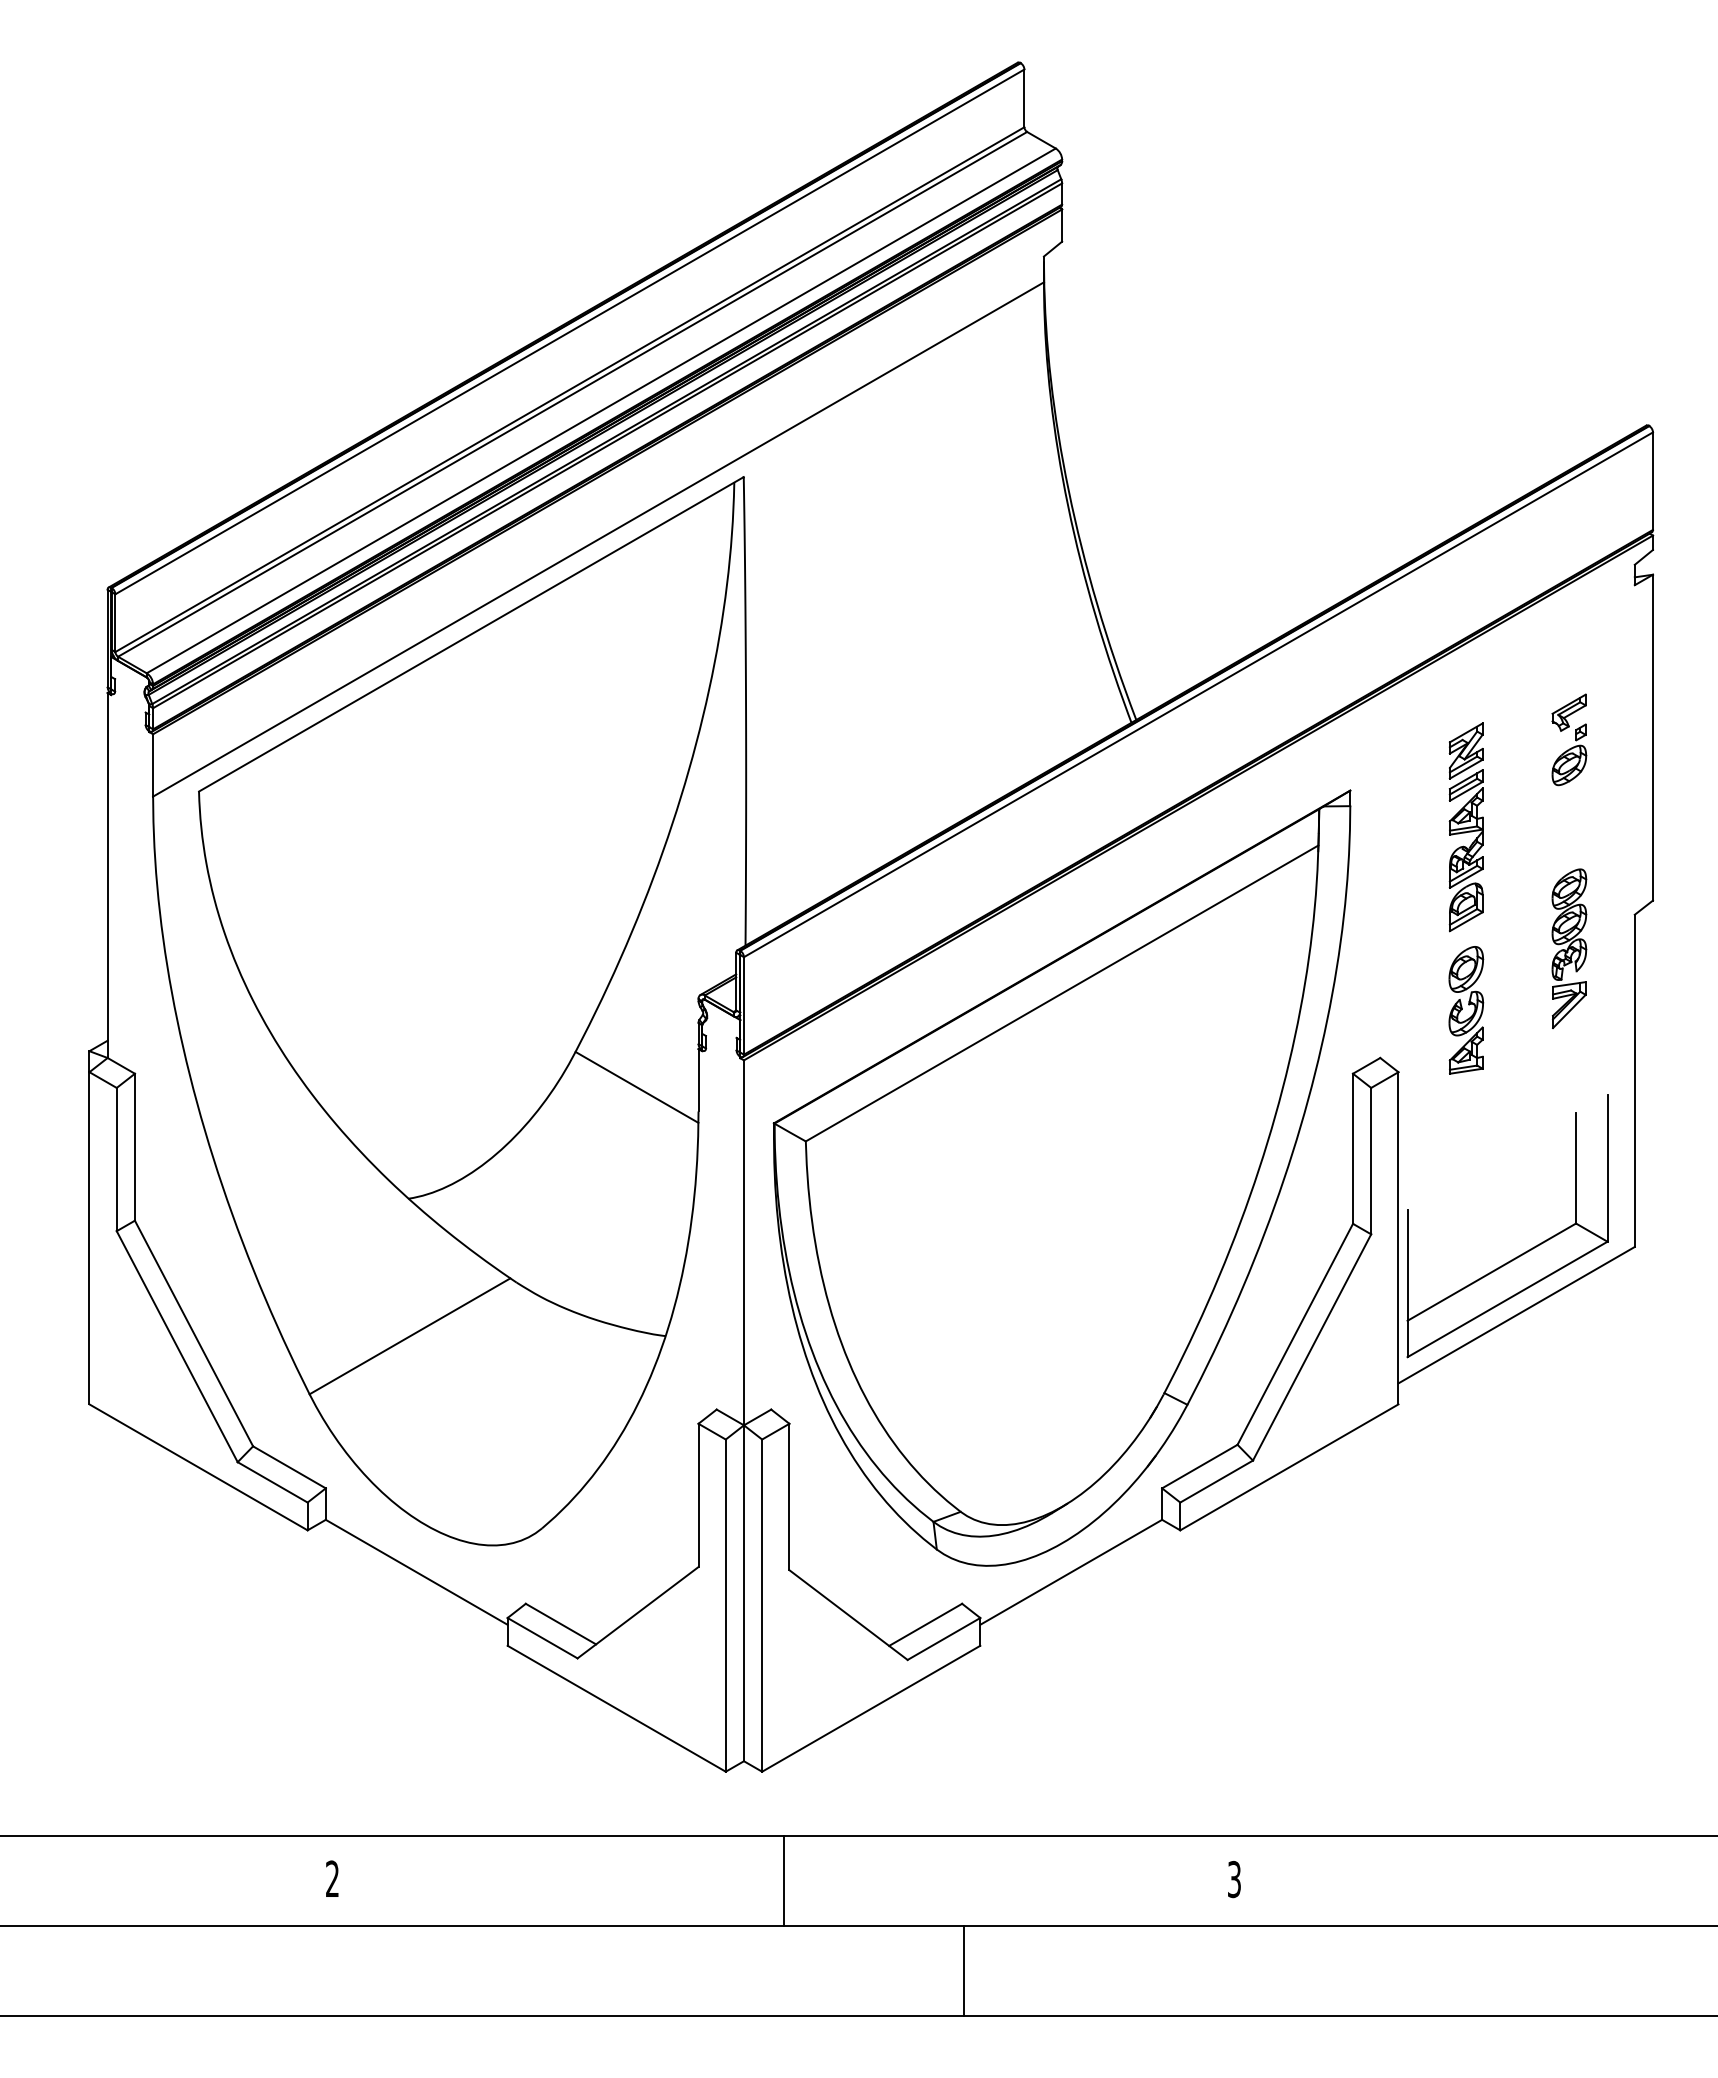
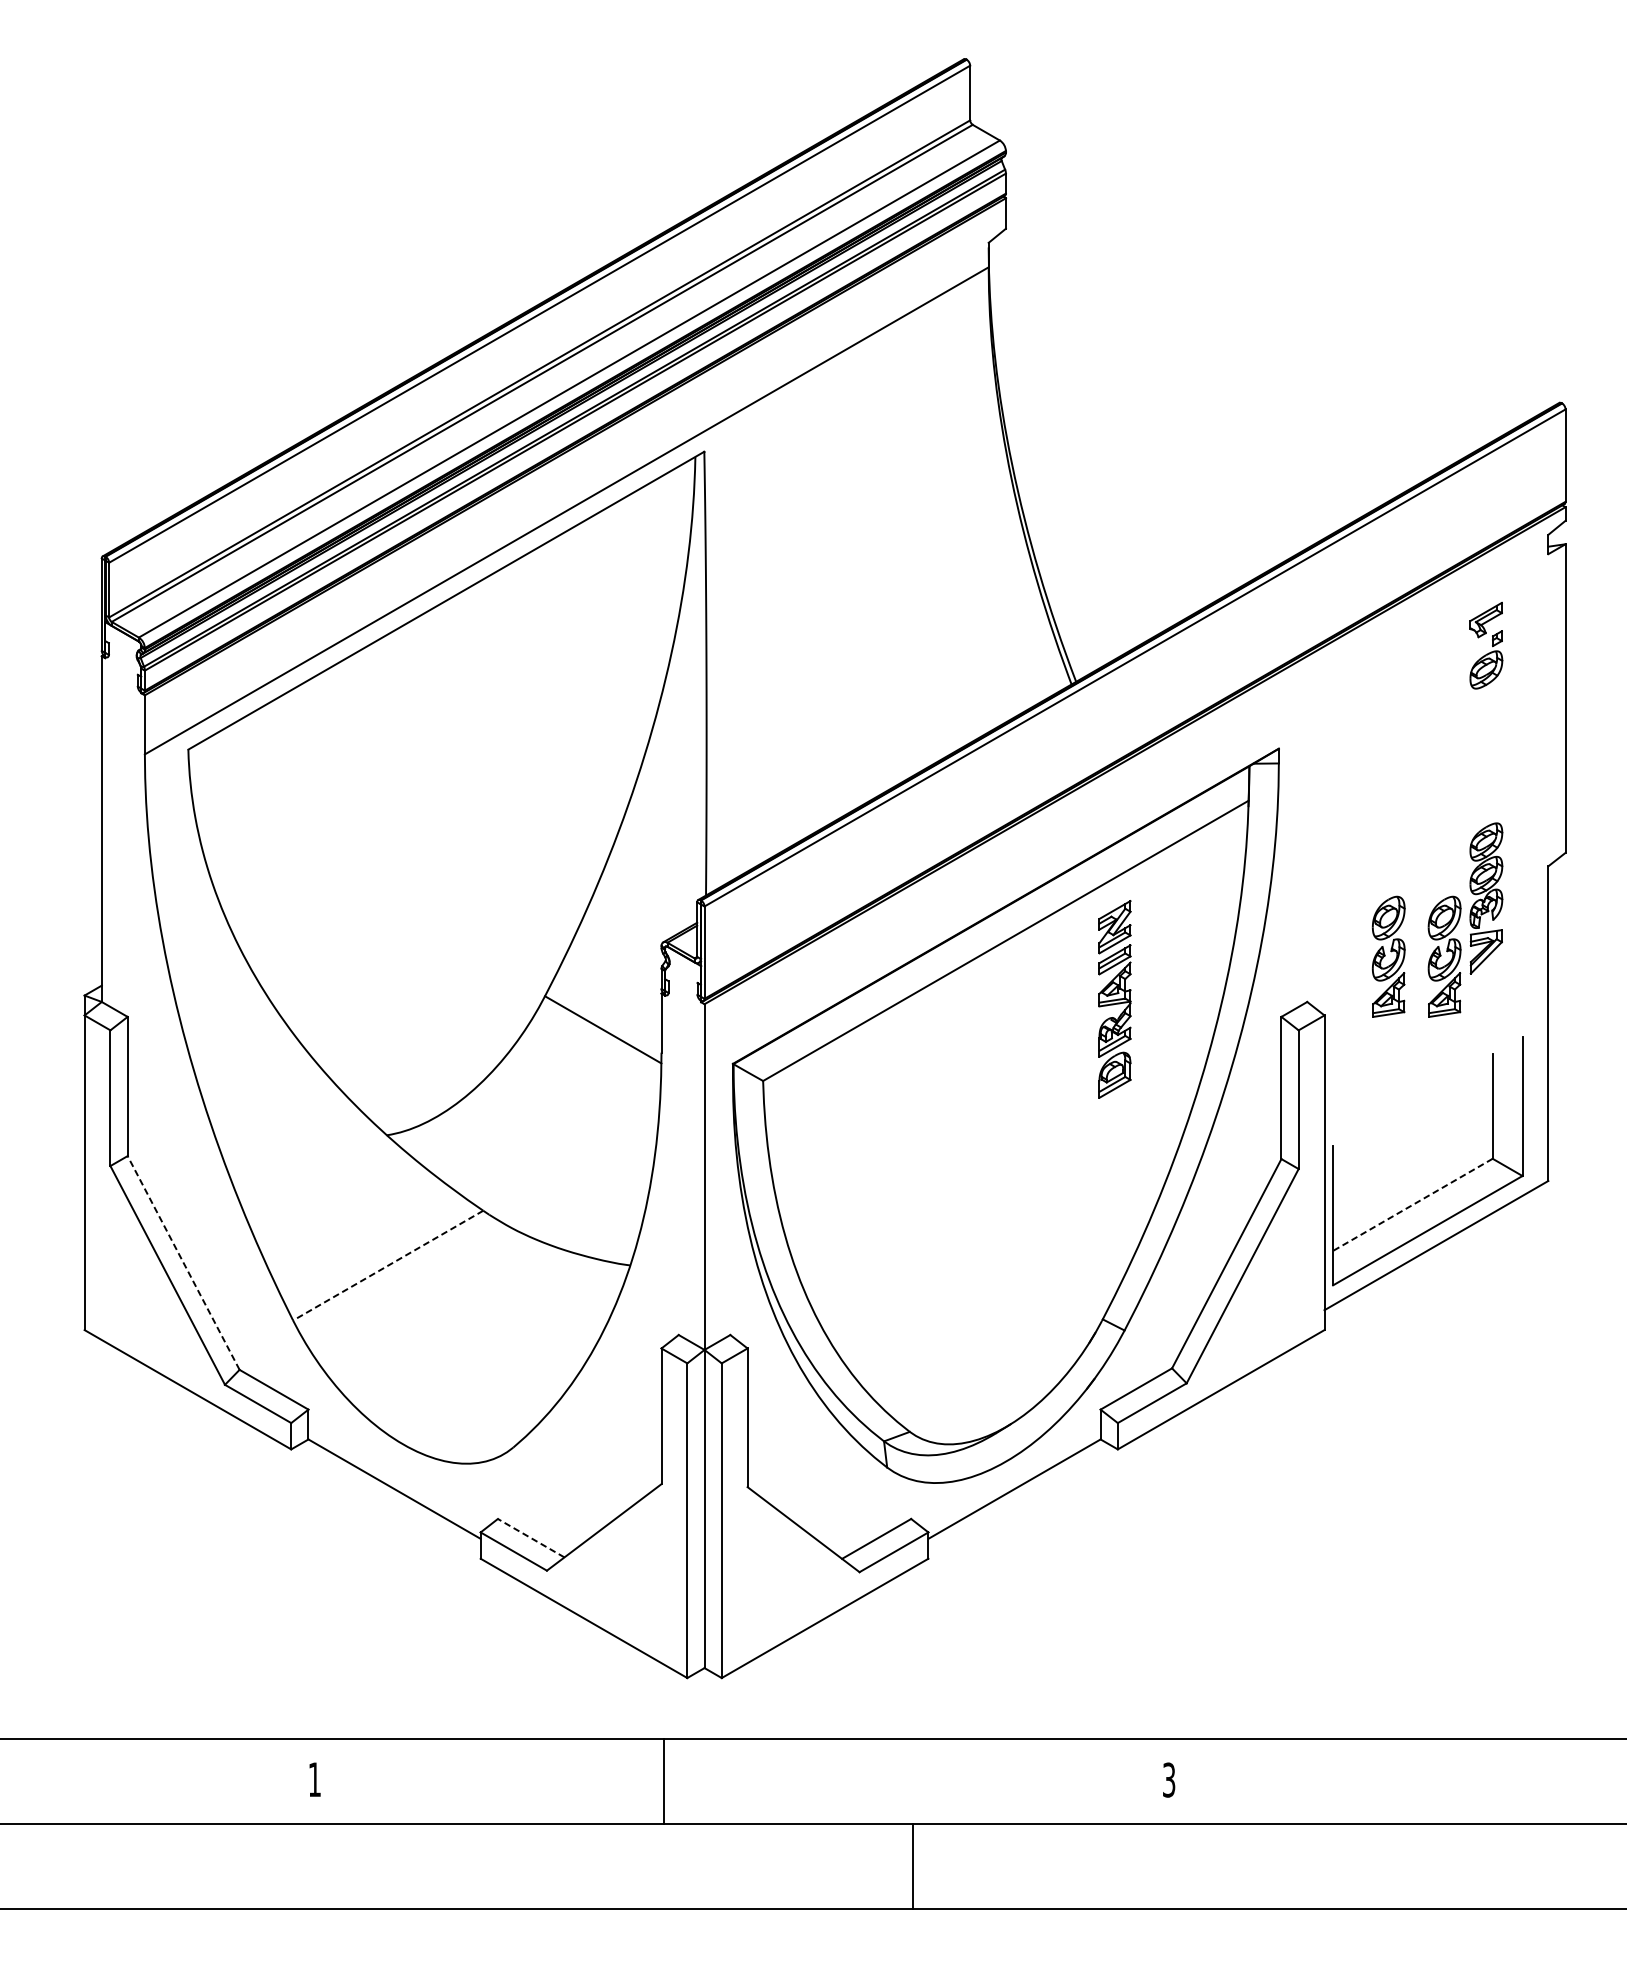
part: (1569, 739) -> (1486, 645), moved
part: (1465, 827) -> (1114, 999), moved
part: (1525, 1010) -> (1444, 957), added
line: (1491, 1272) -> (1412, 1205), solid -> dashed
line: (193, 1333) -> (183, 1262), solid -> dashed
line: (410, 1336) -> (388, 1265), solid -> dashed
line: (560, 1624) -> (530, 1538), solid -> dashed
text: (332, 1878) -> (314, 1779), 2 -> 1
line: (783, 1880) -> (663, 1781), moved

